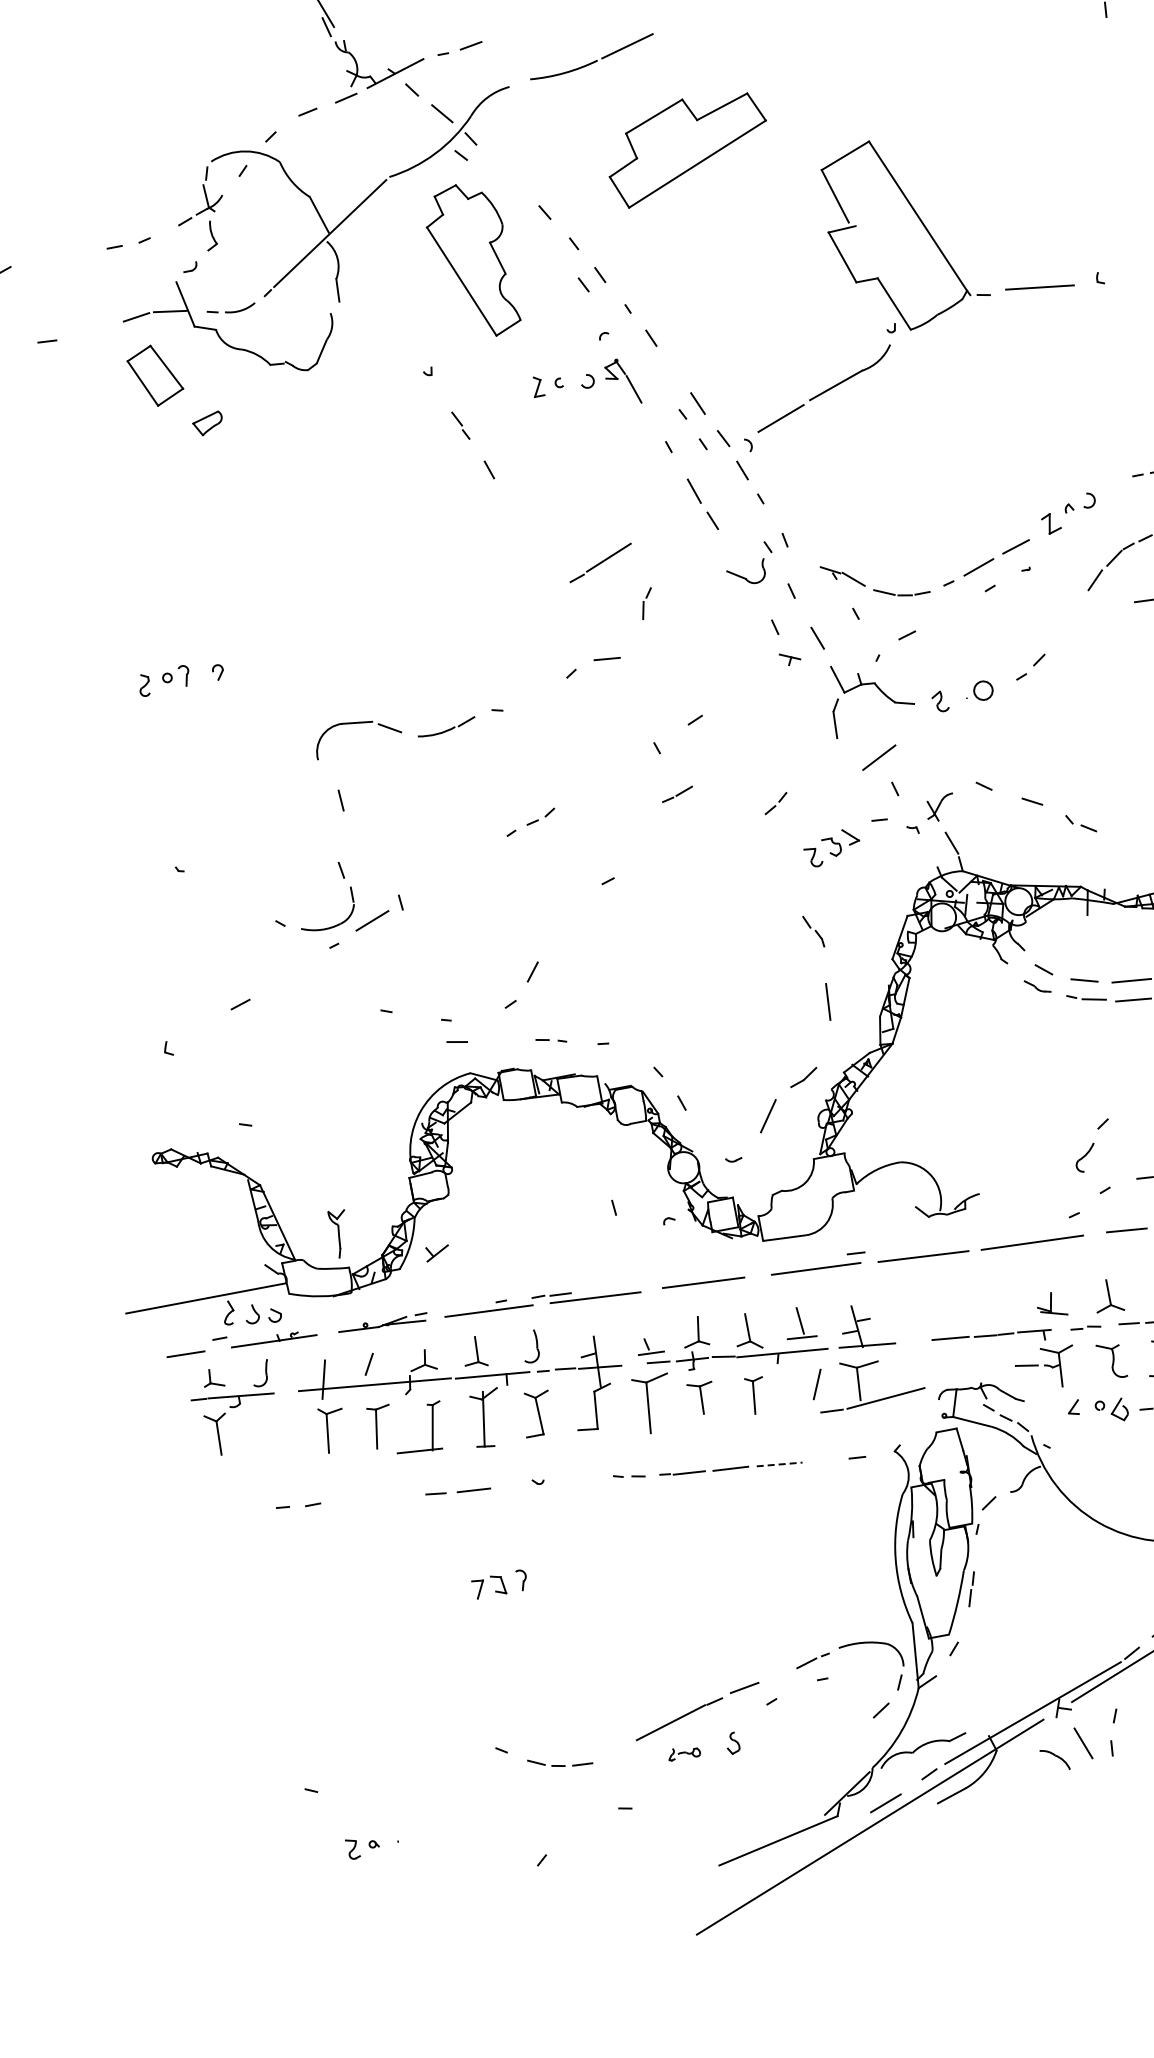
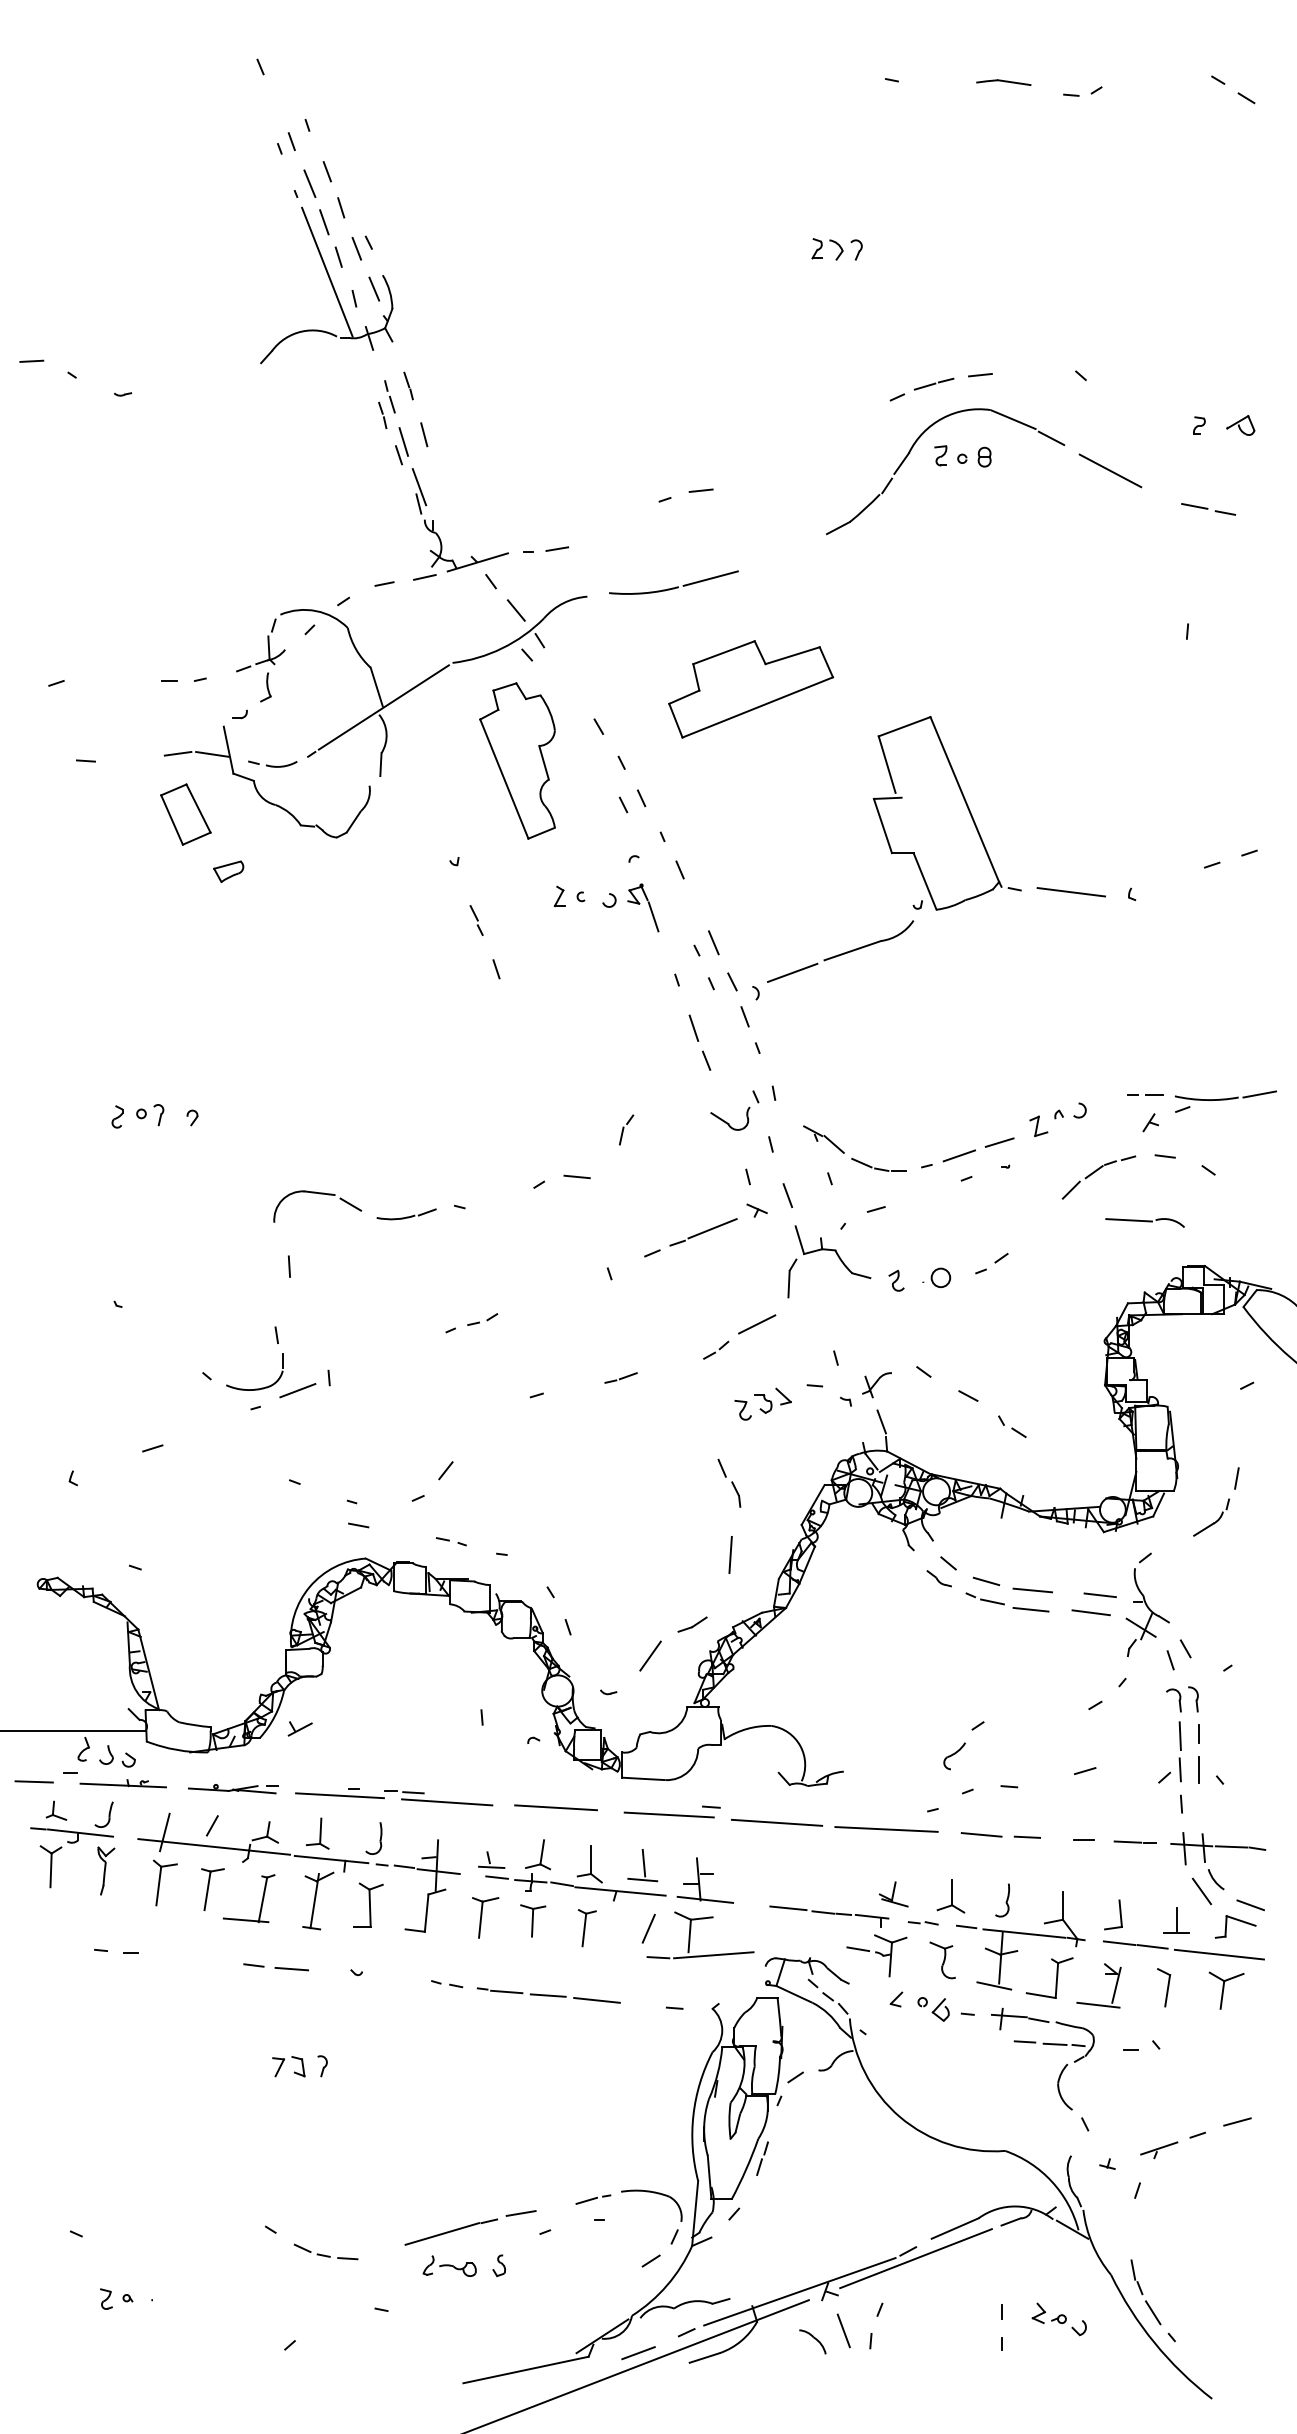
line: (600, 563) -> (703, 1232), moved
line: (879, 757) -> (757, 1324), moved
part: (676, 793) -> (620, 1377), moved
part: (813, 930) -> (729, 1482), size x1.43
part: (340, 1233) -> (106, 1870), moved
part: (654, 1403) -> (485, 1917), size x0.71
line: (780, 1464) -> (597, 2000), dashed -> solid
part: (683, 1752) -> (449, 2265), size x1.67

